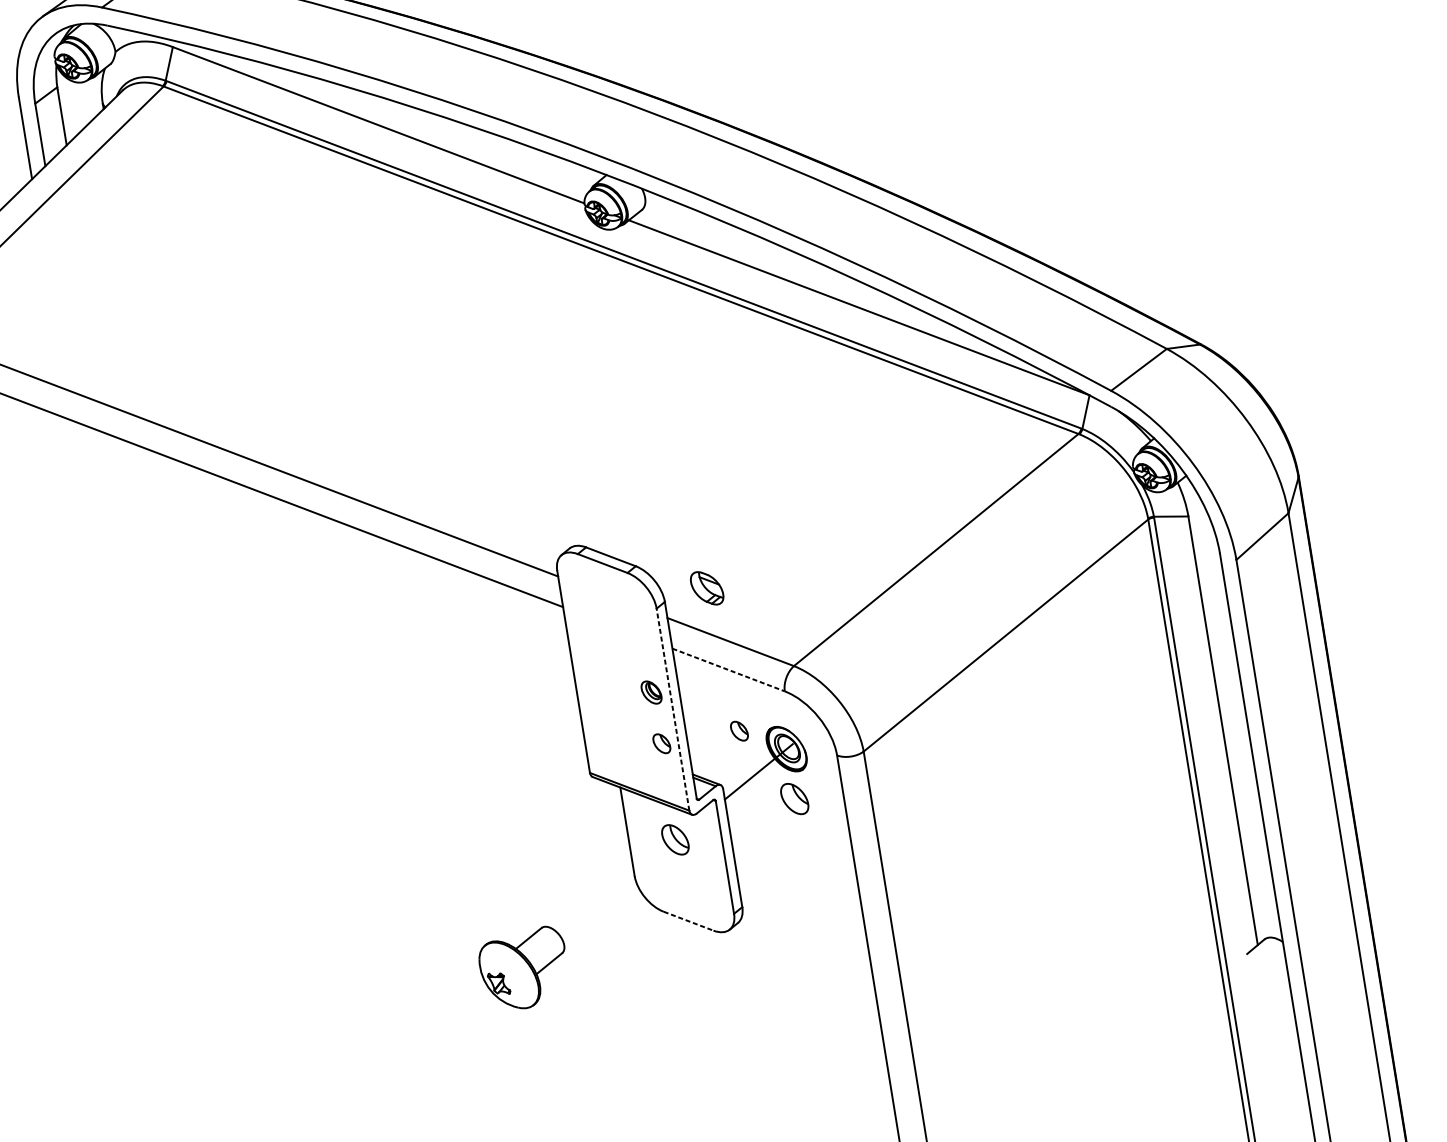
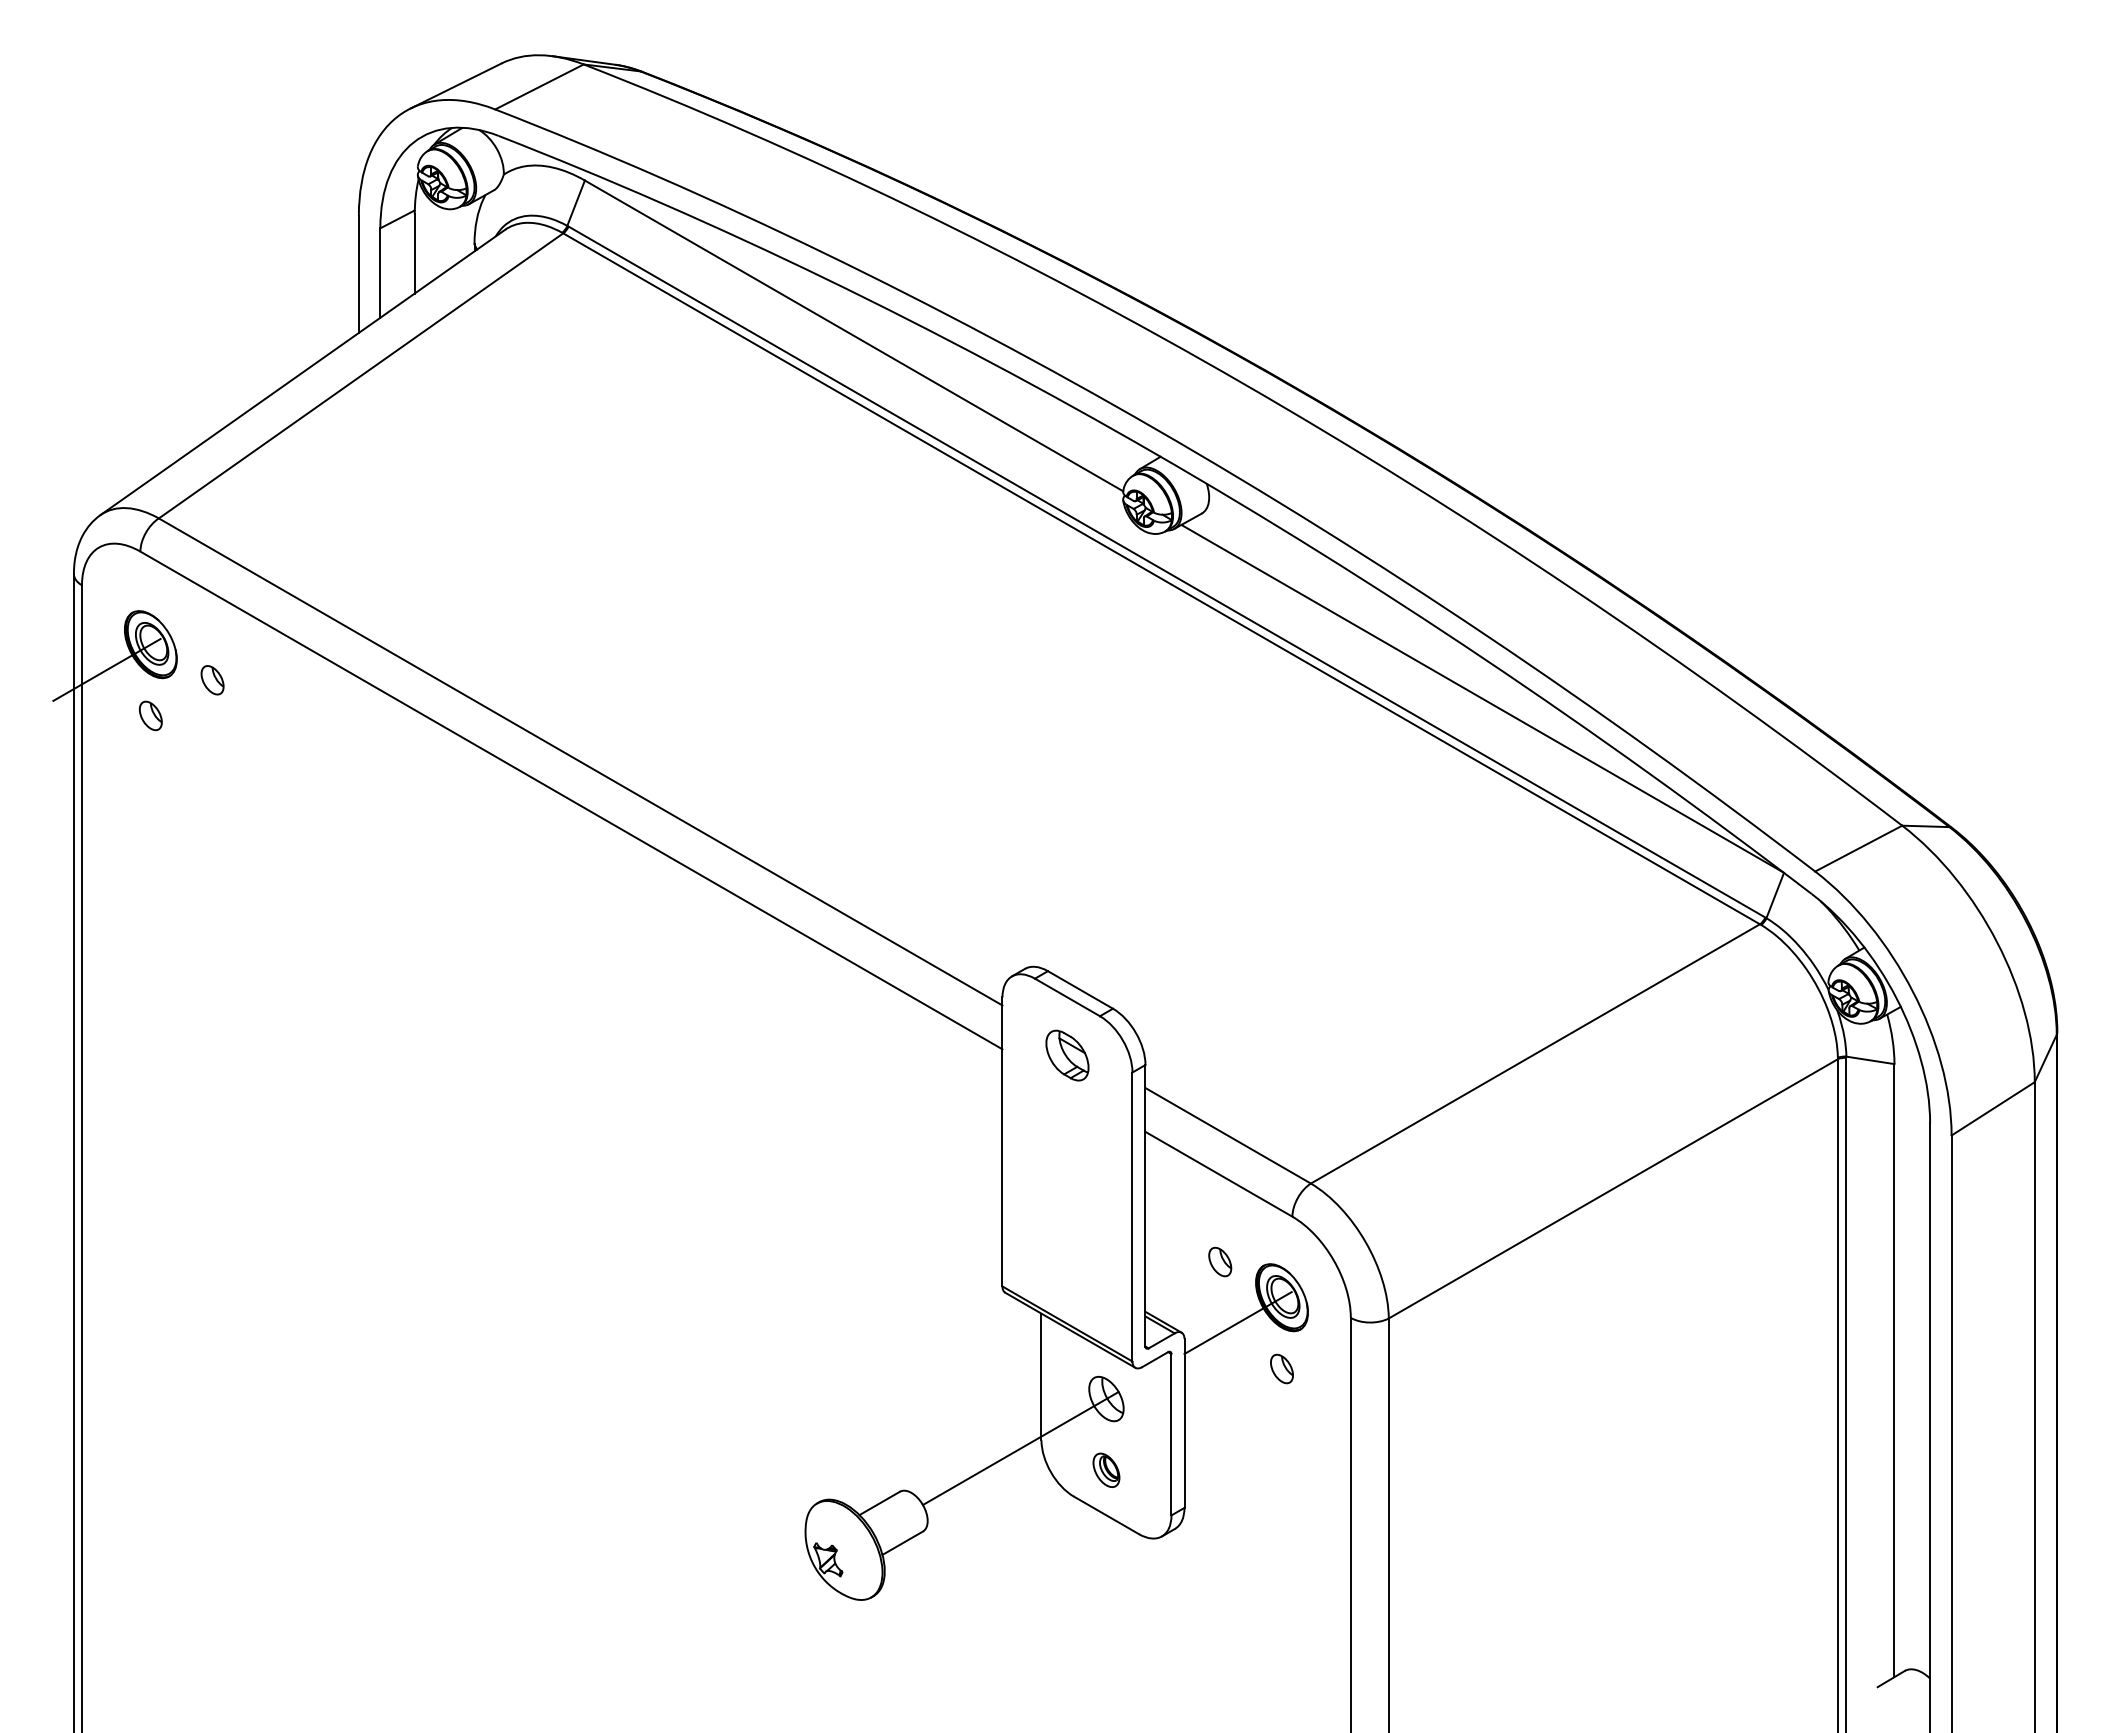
part: (707, 588) -> (1067, 1055), moved
line: (728, 670) -> (1218, 1174), dashed -> solid
part: (651, 691) -> (1106, 1469), moved
line: (672, 709) -> (1132, 1216), dashed -> solid
part: (661, 743) -> (1109, 1261), removed
part: (794, 798) -> (1281, 1368), size x0.62
line: (620, 884) -> (1020, 1448), added
line: (688, 921) -> (1106, 1515), dashed -> solid

